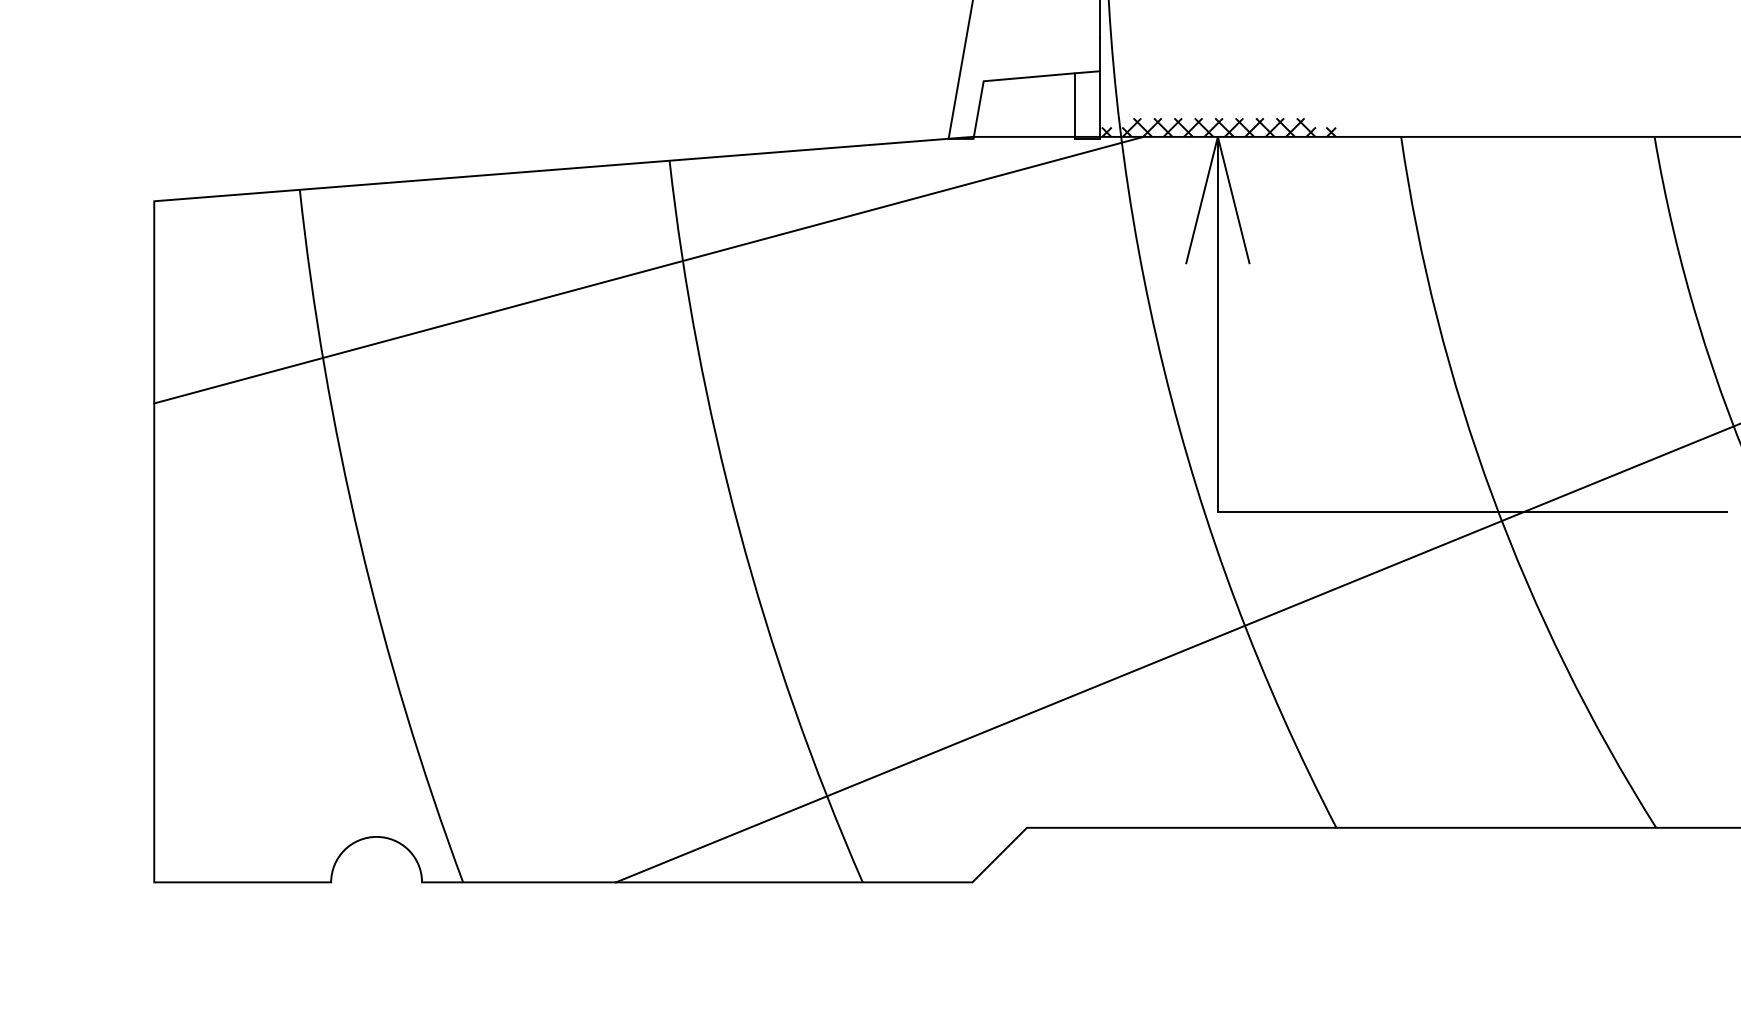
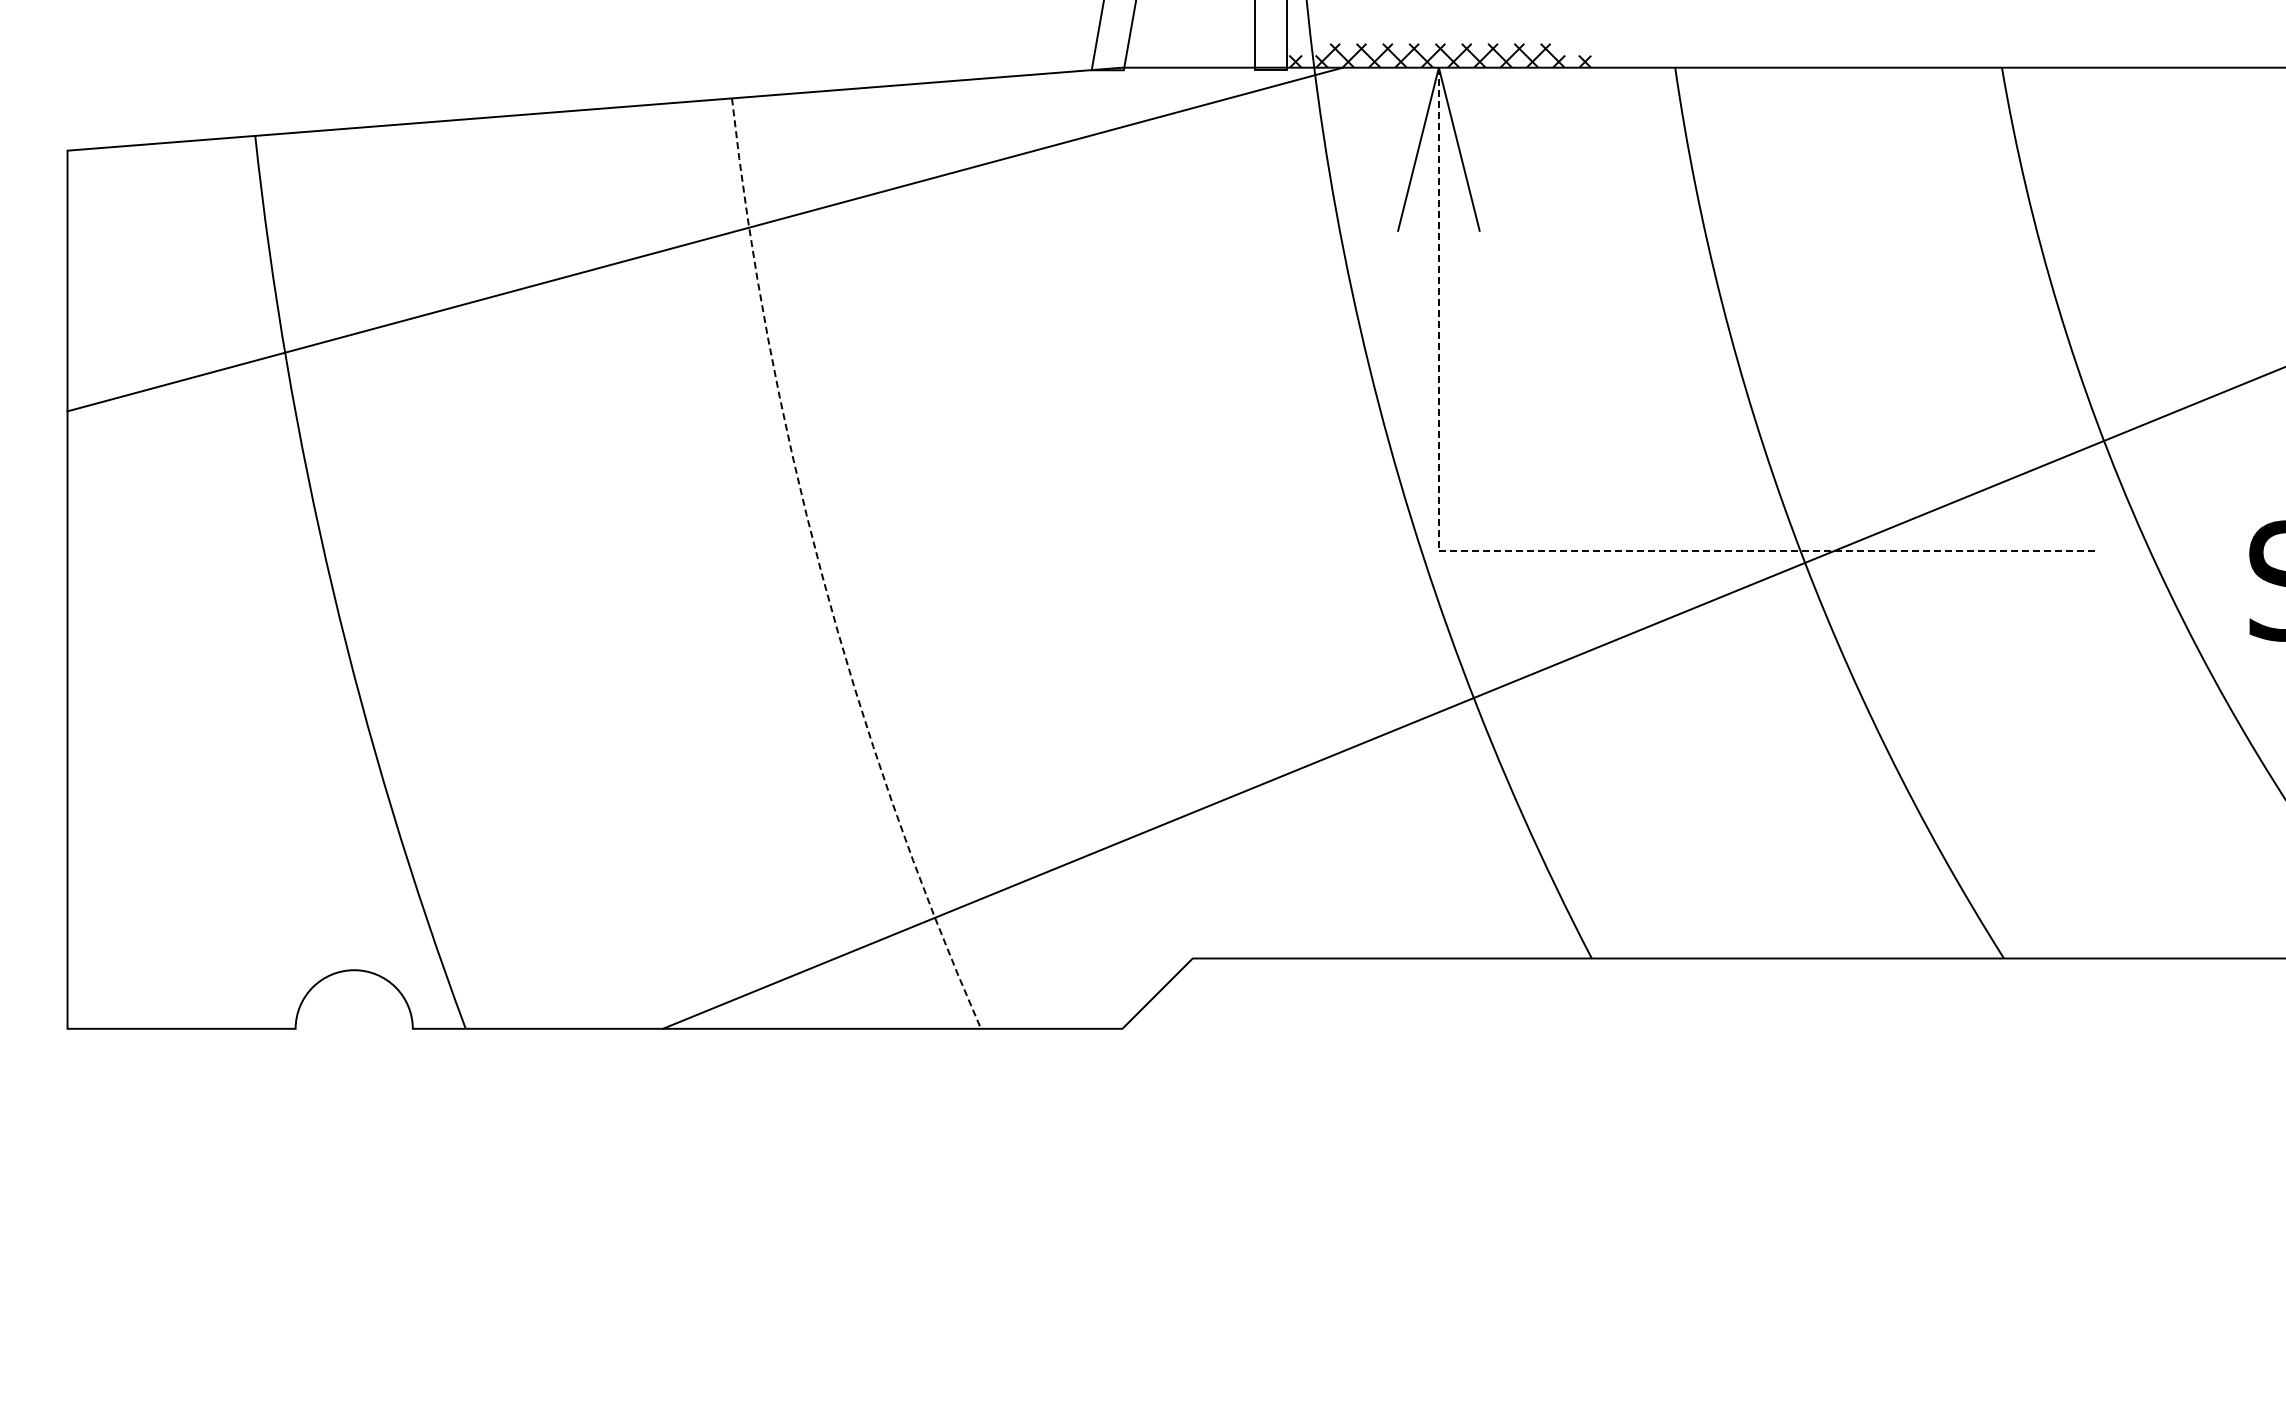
line: (1285, 512) -> (1525, 551), solid -> dashed
arc: (739, 528) -> (821, 572), solid -> dashed

